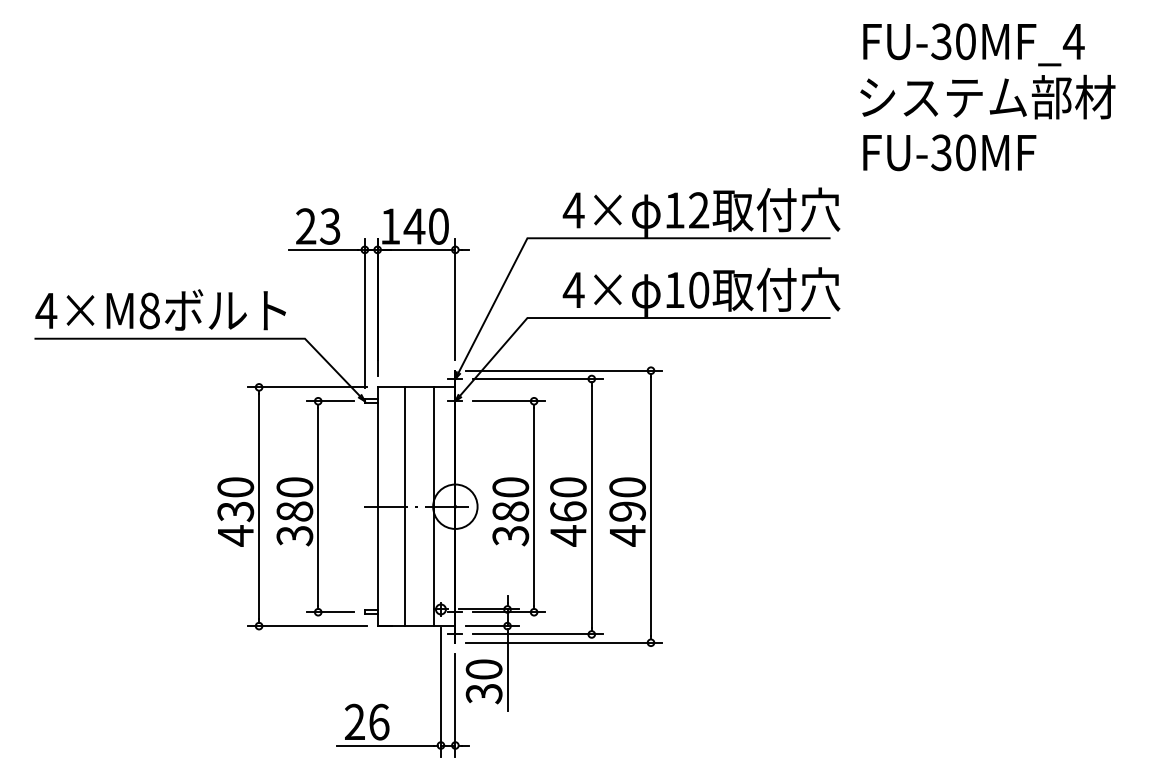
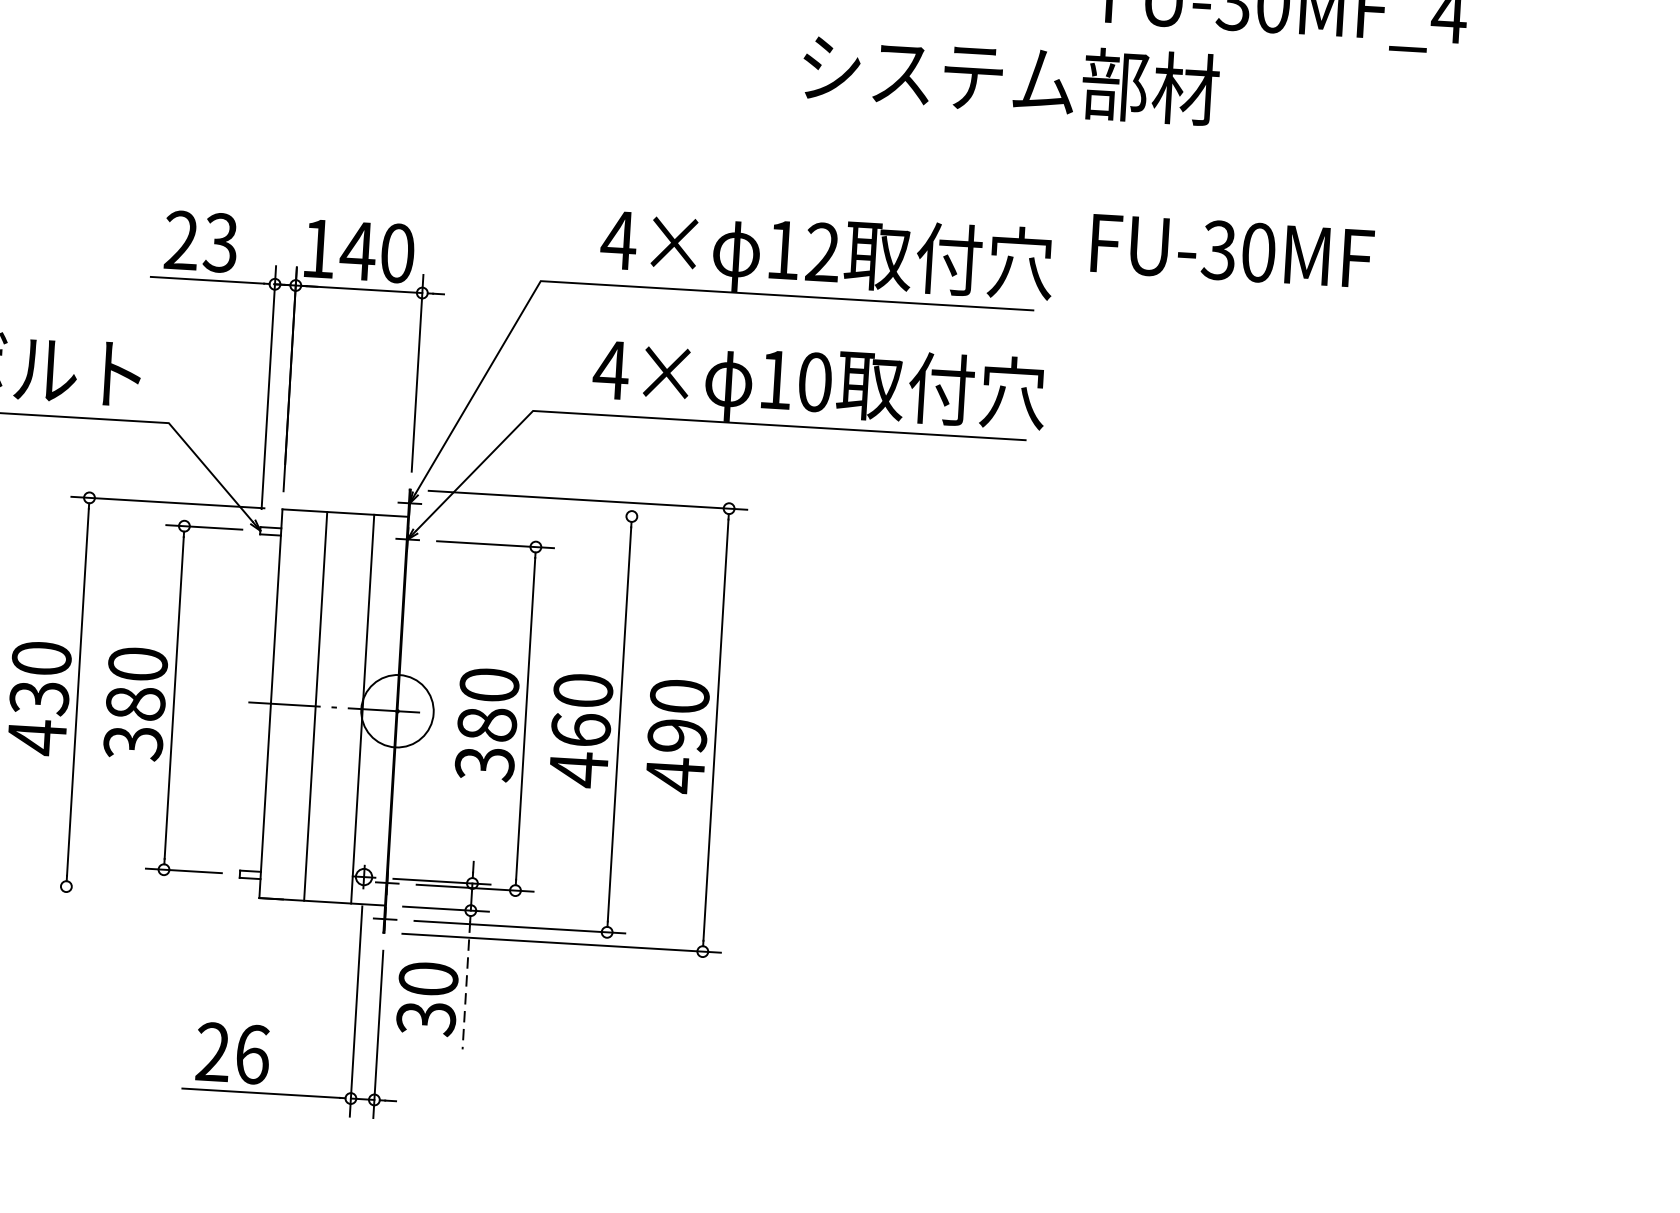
text: (987, 96) -> (1010, 77), moved
text: (949, 152) -> (1232, 250), moved
line: (537, 379) -> (543, 512), removed
line: (306, 626) -> (143, 891), removed
line: (507, 672) -> (466, 986), solid -> dashed

